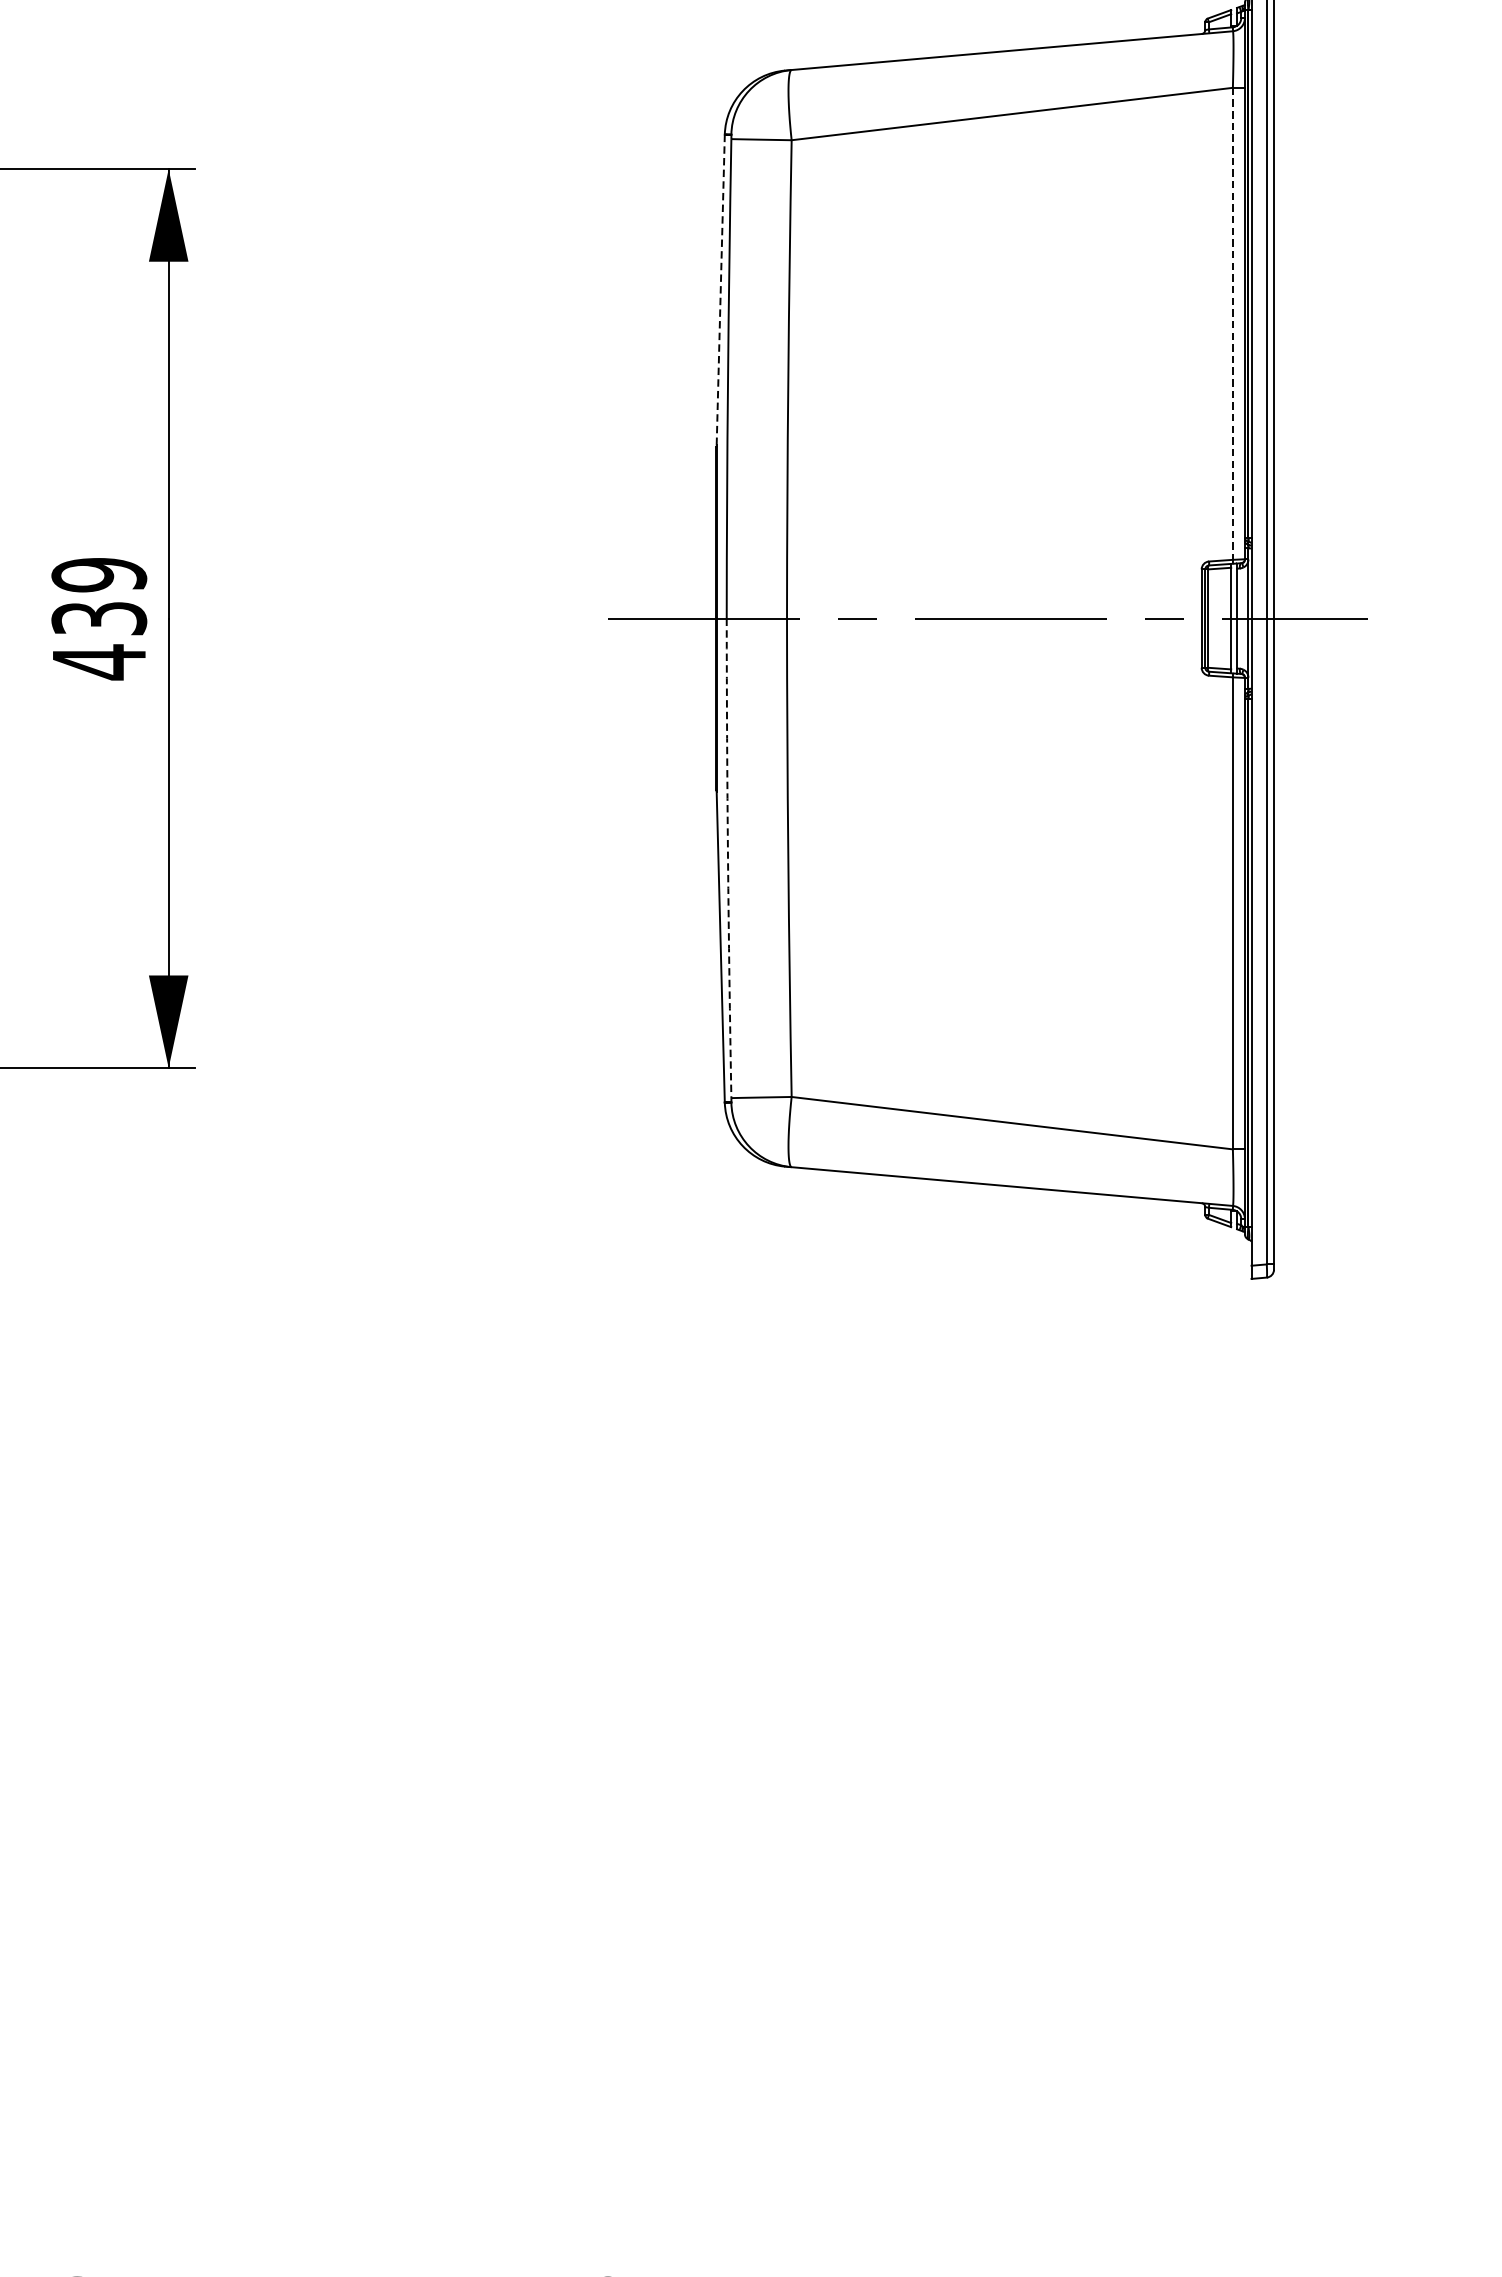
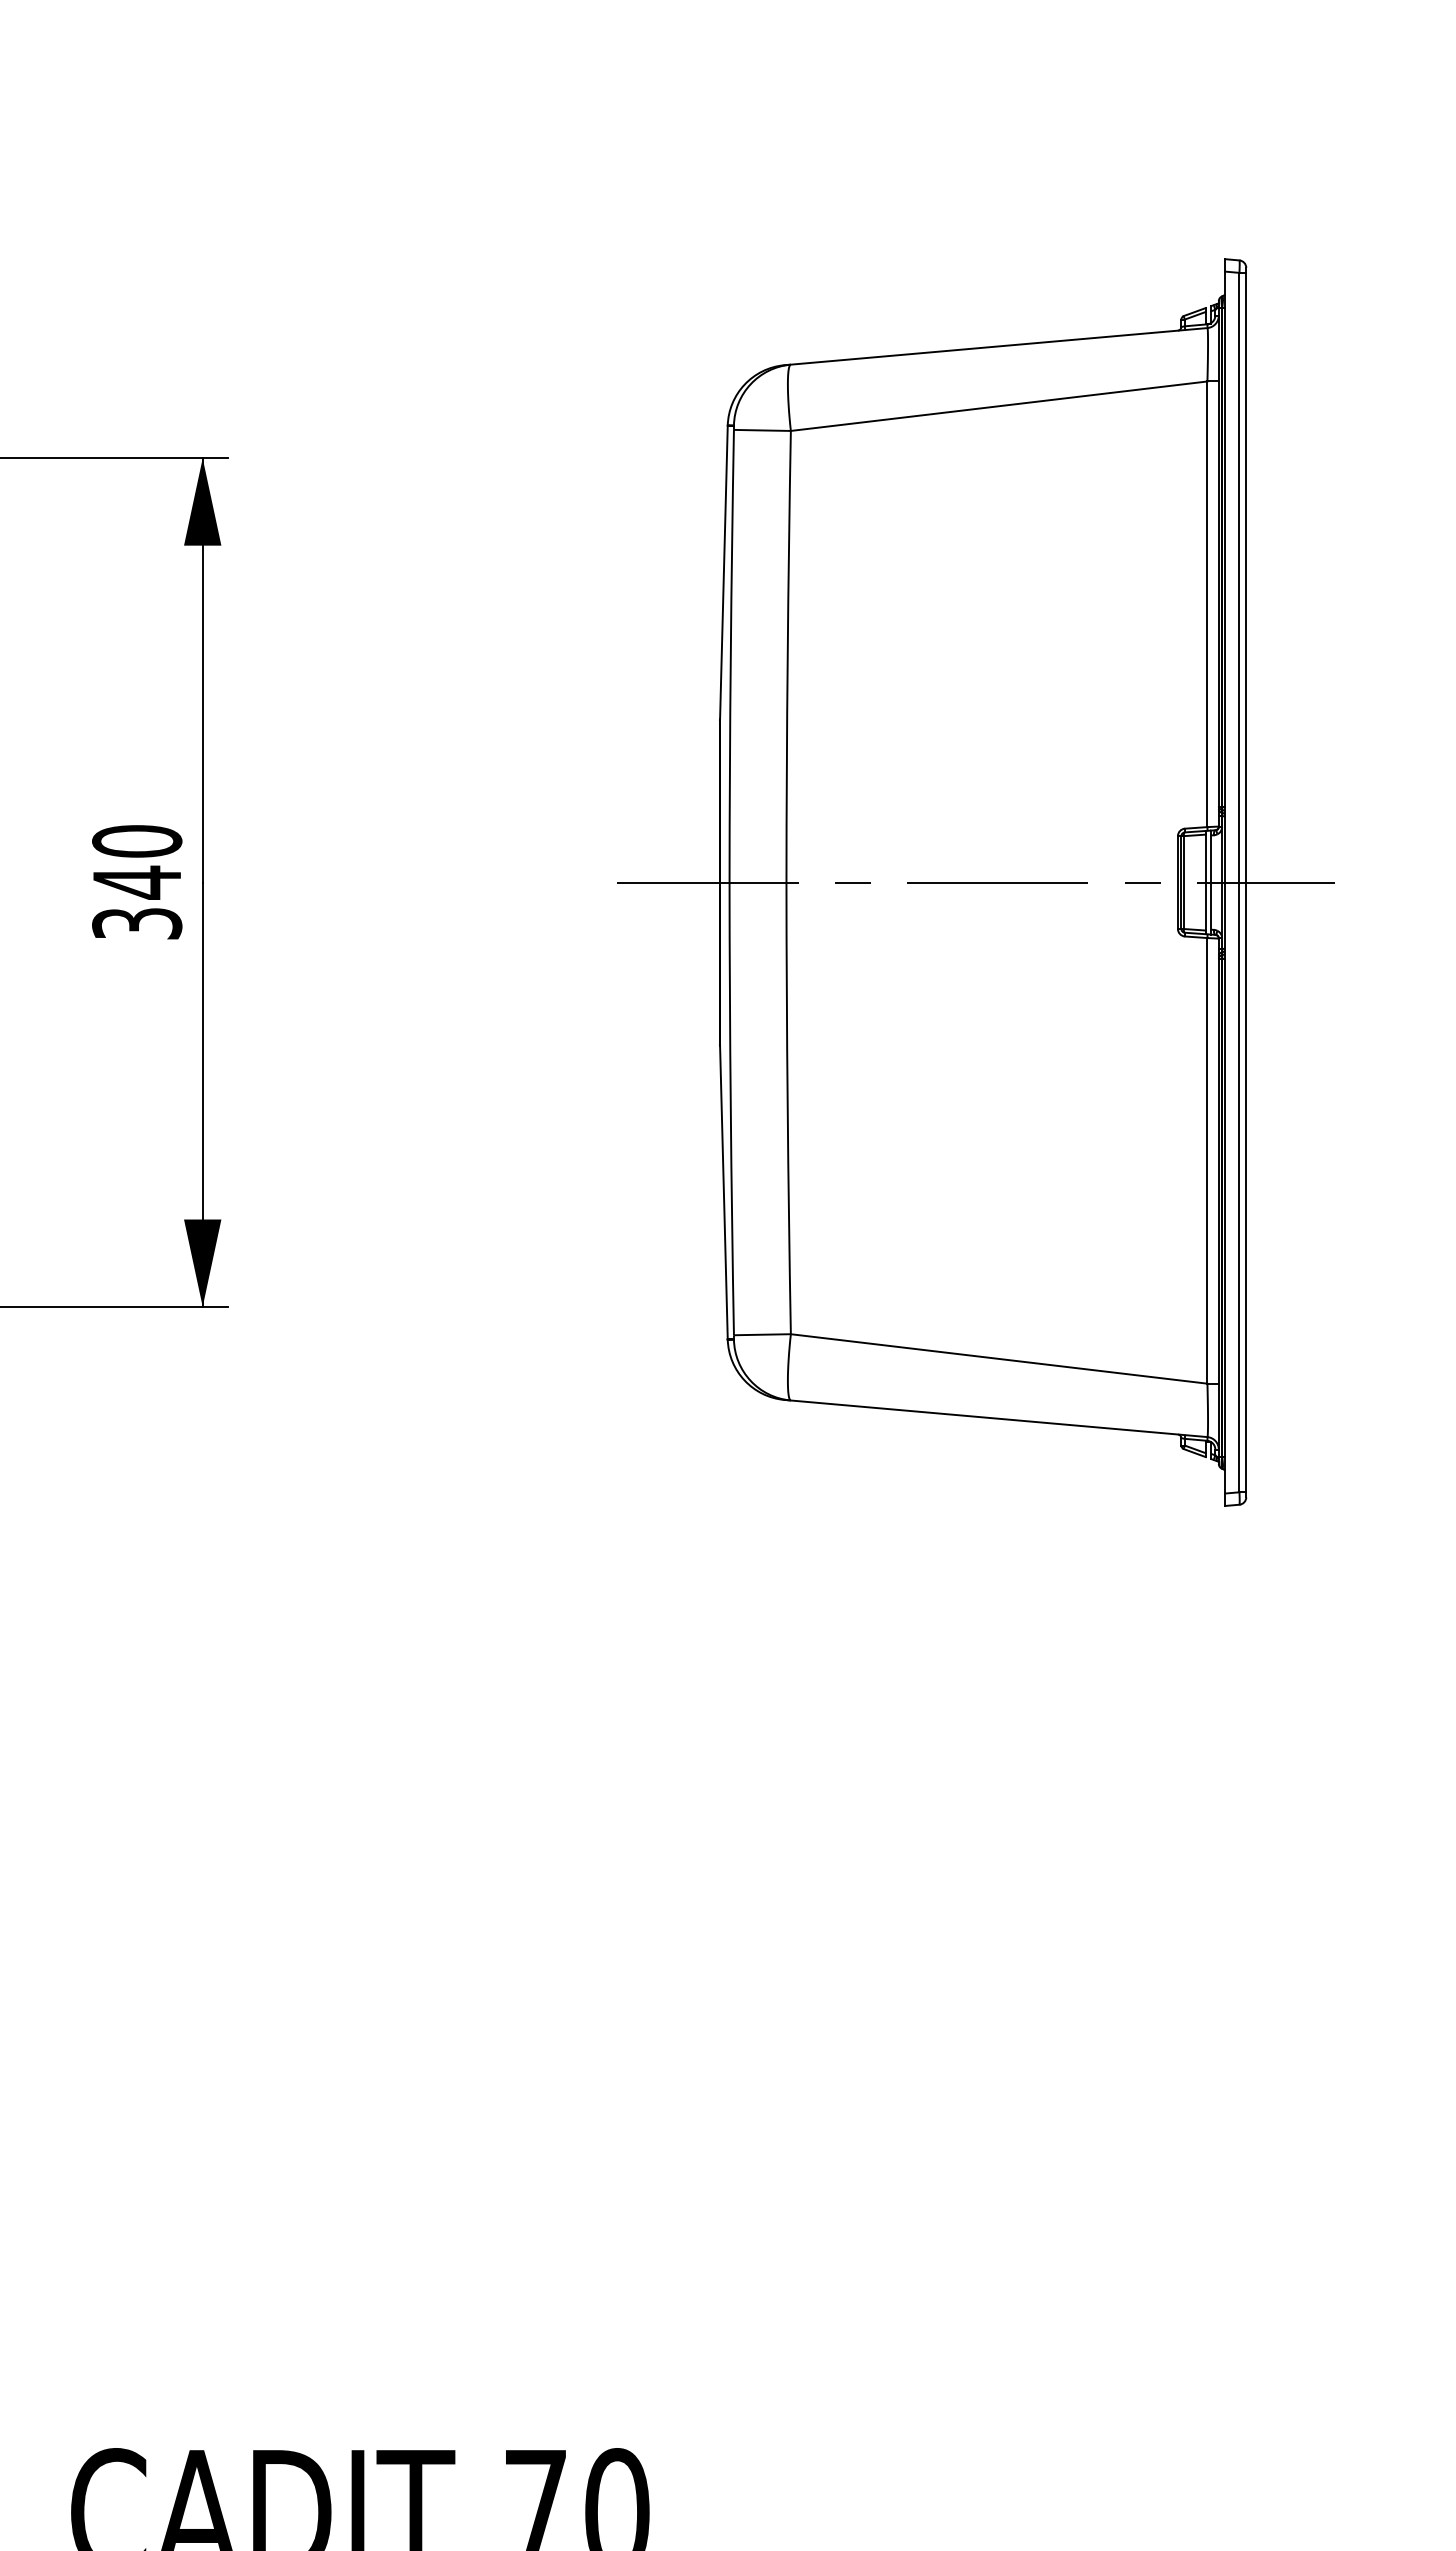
line: (720, 290) -> (723, 572), dashed -> solid
line: (1232, 324) -> (1207, 604), dashed -> solid
text: (99, 619) -> (137, 883), 439 -> 340
arc: (727, 857) -> (730, 1108), dashed -> solid

